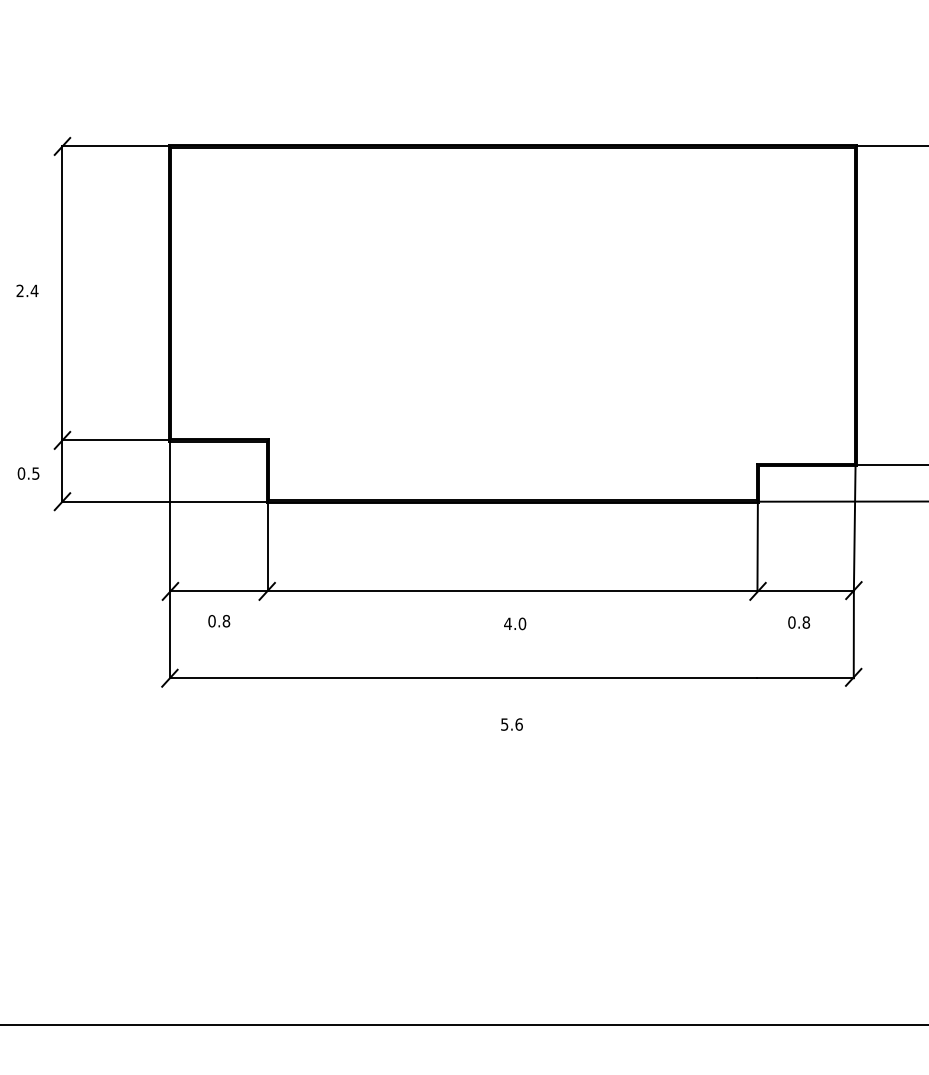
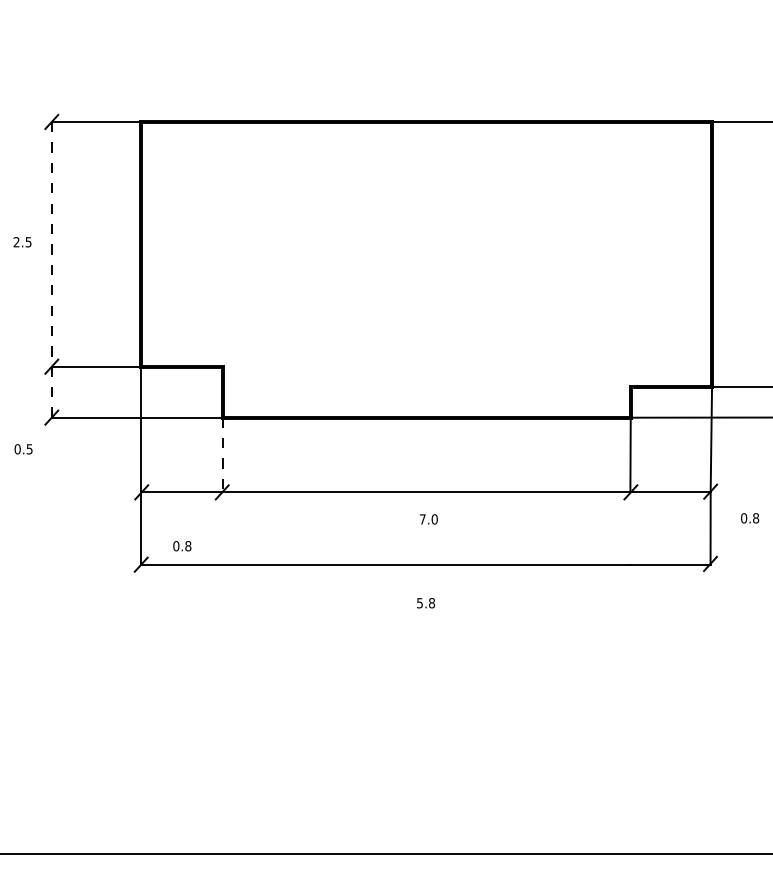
text: (34, 291) -> (28, 242), 2.4 -> 2.5
line: (62, 323) -> (51, 269), solid -> dashed
text: (28, 473) -> (23, 449), moved
line: (267, 545) -> (222, 454), solid -> dashed
text: (219, 621) -> (182, 546), moved
text: (799, 622) -> (750, 518), moved
text: (507, 623) -> (422, 519), 4.0 -> 7.0
text: (519, 724) -> (432, 603), 5.6 -> 5.8

